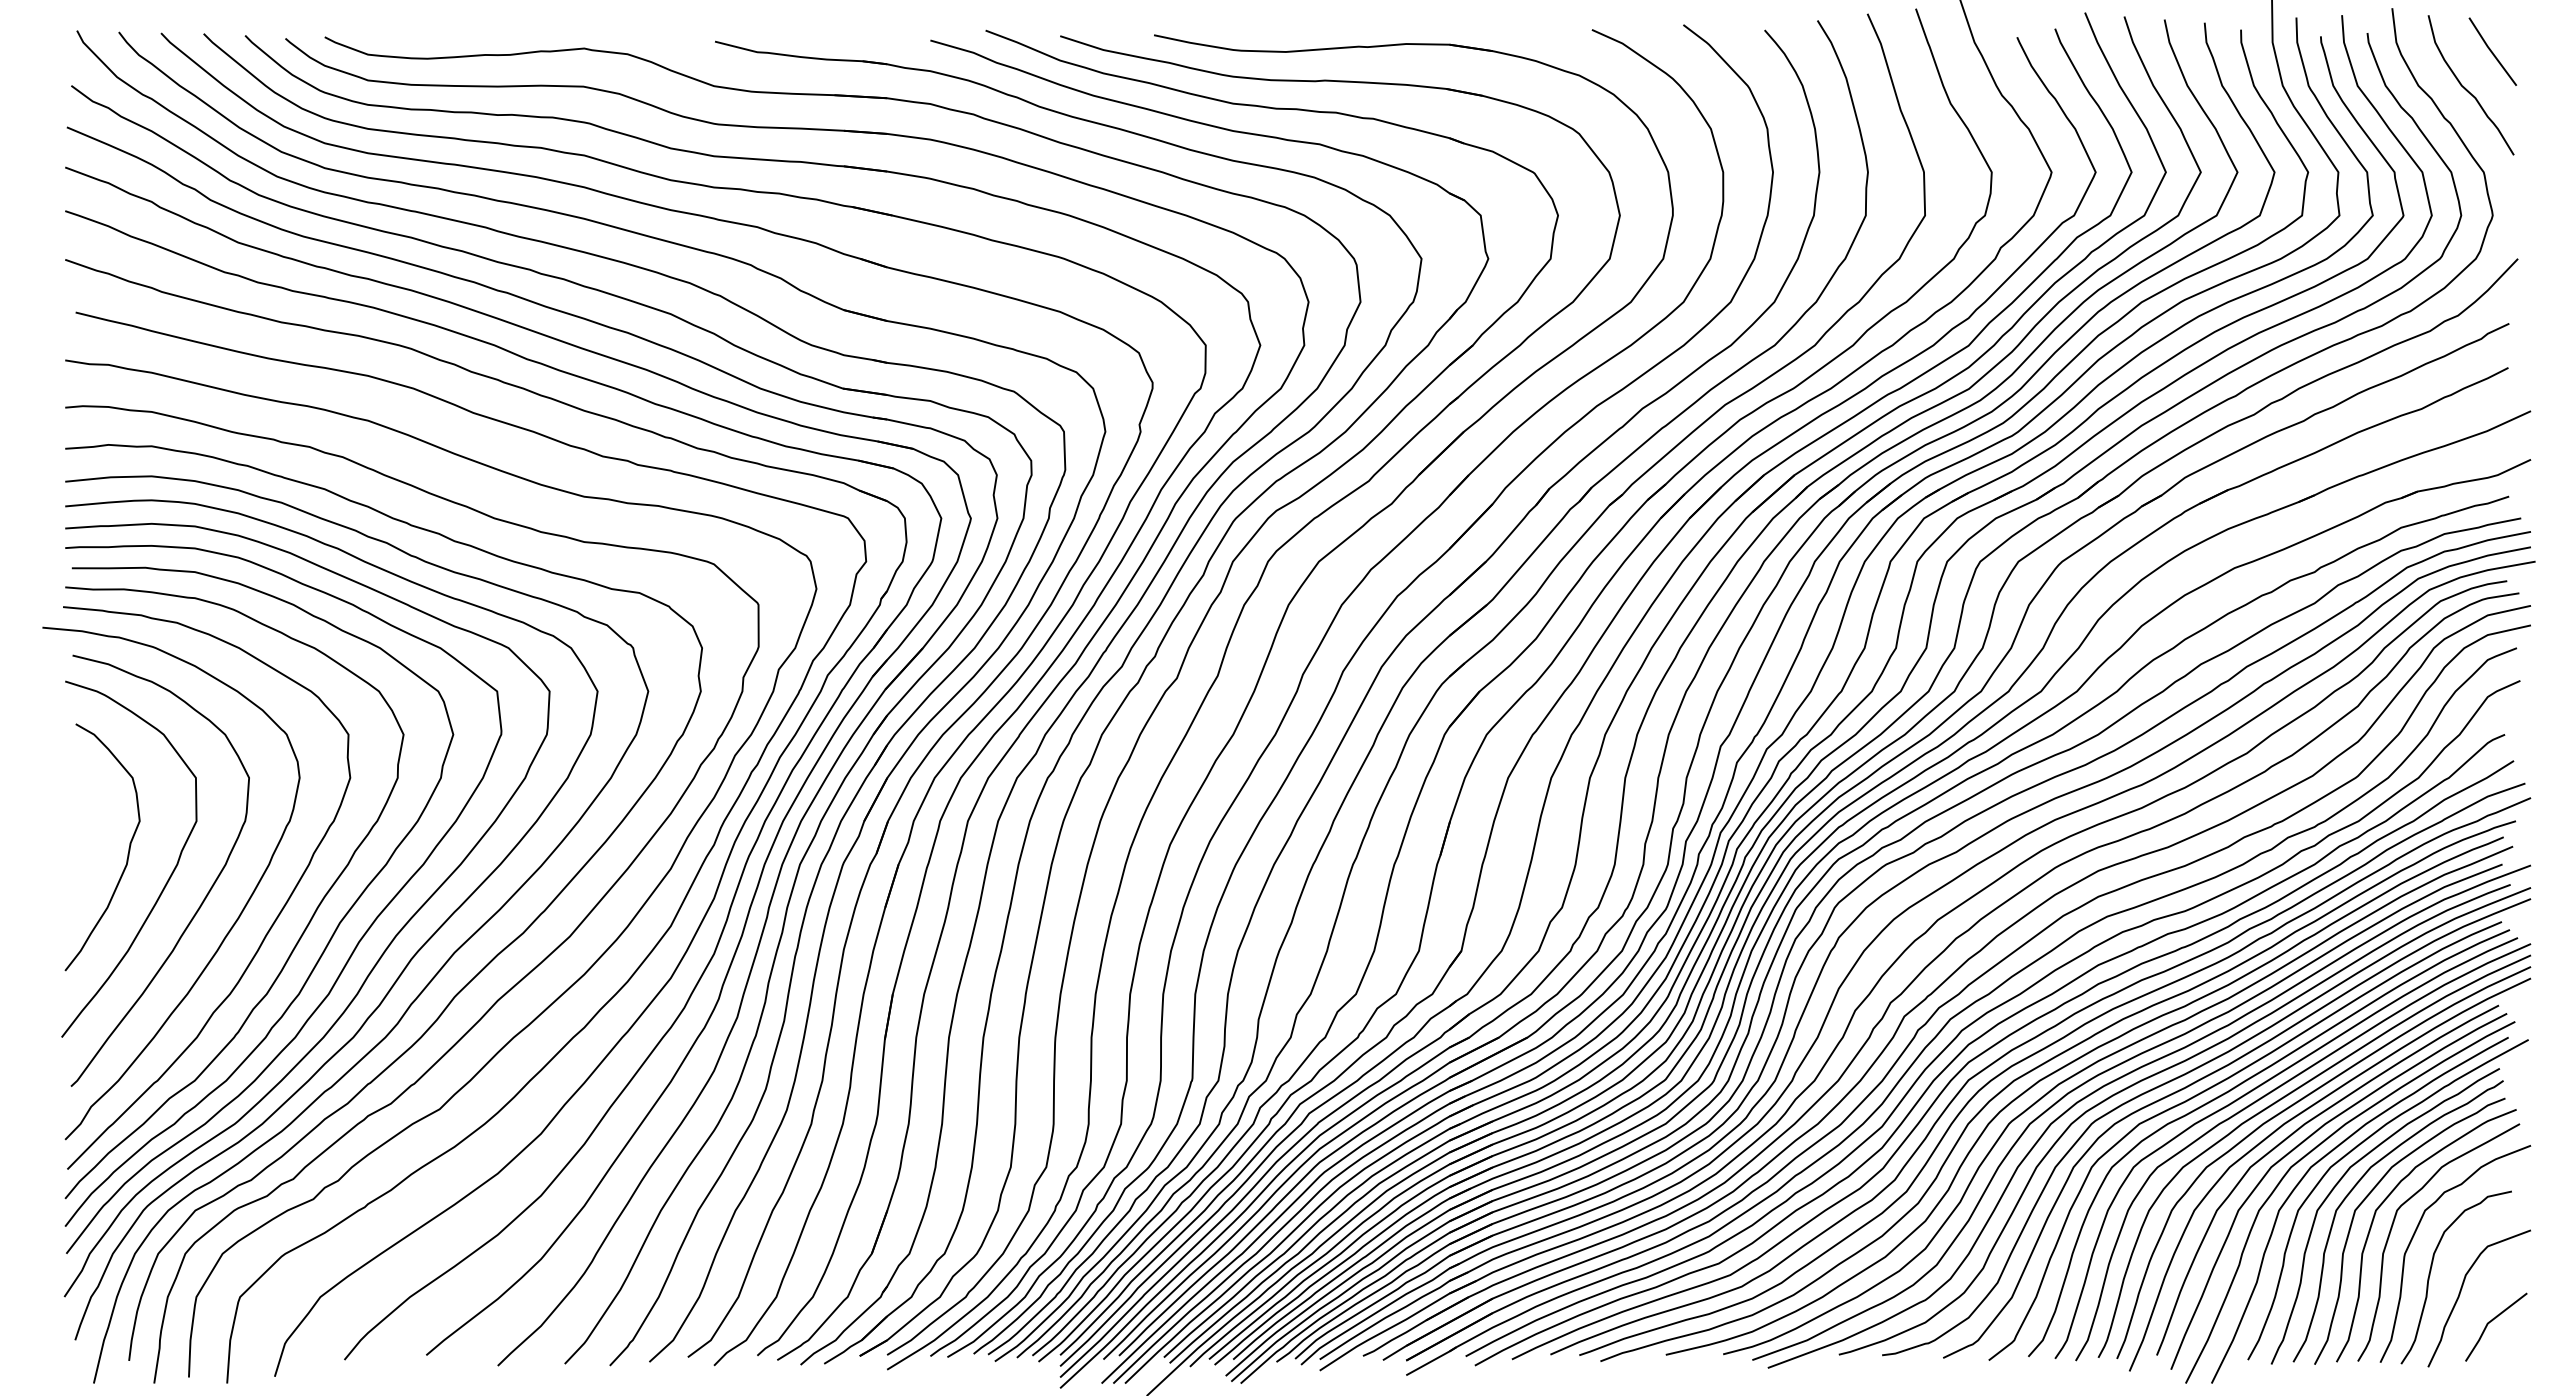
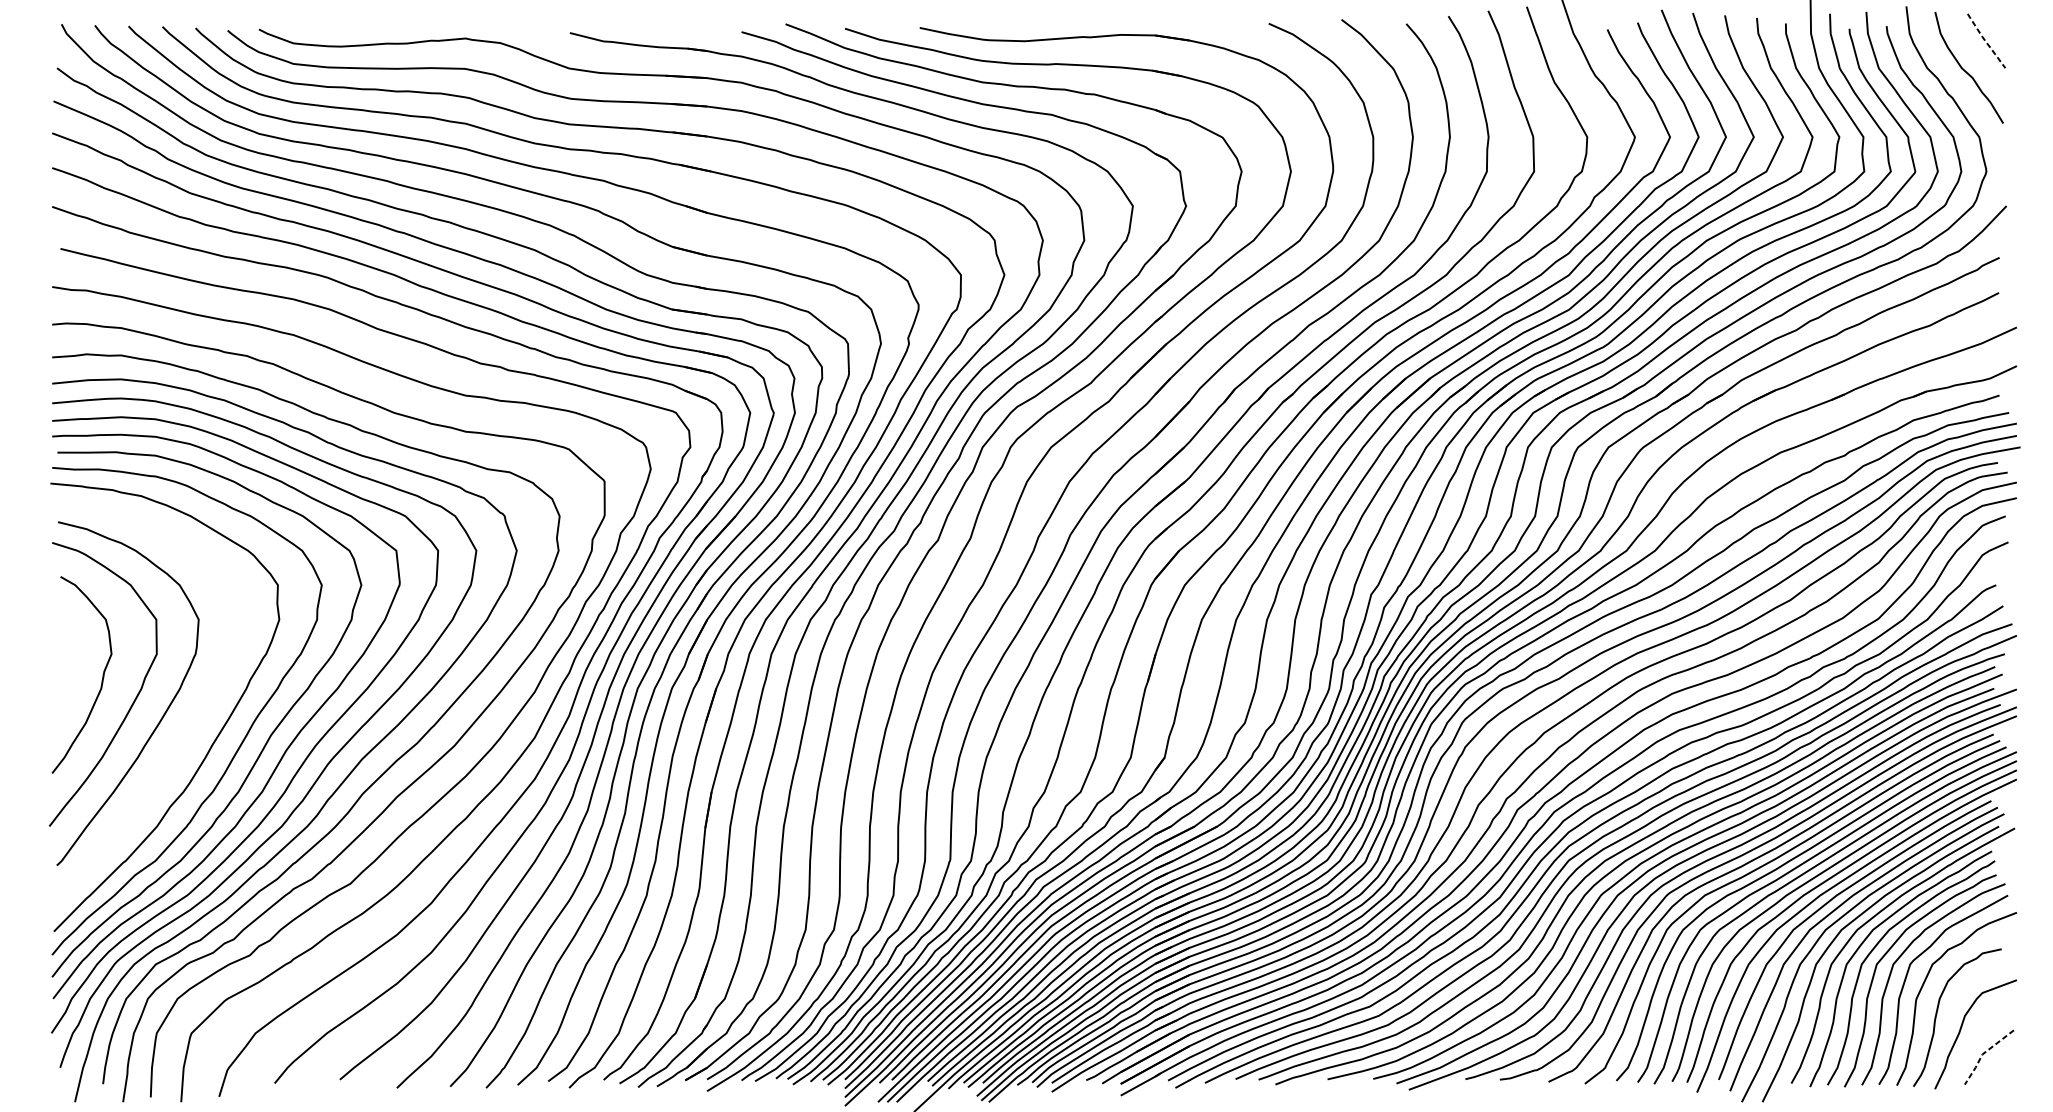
line: (2491, 52) -> (1985, 41), solid -> dashed
curve: (233, 923) -> (186, 735), removed
line: (2488, 1323) -> (1983, 1054), solid -> dashed

